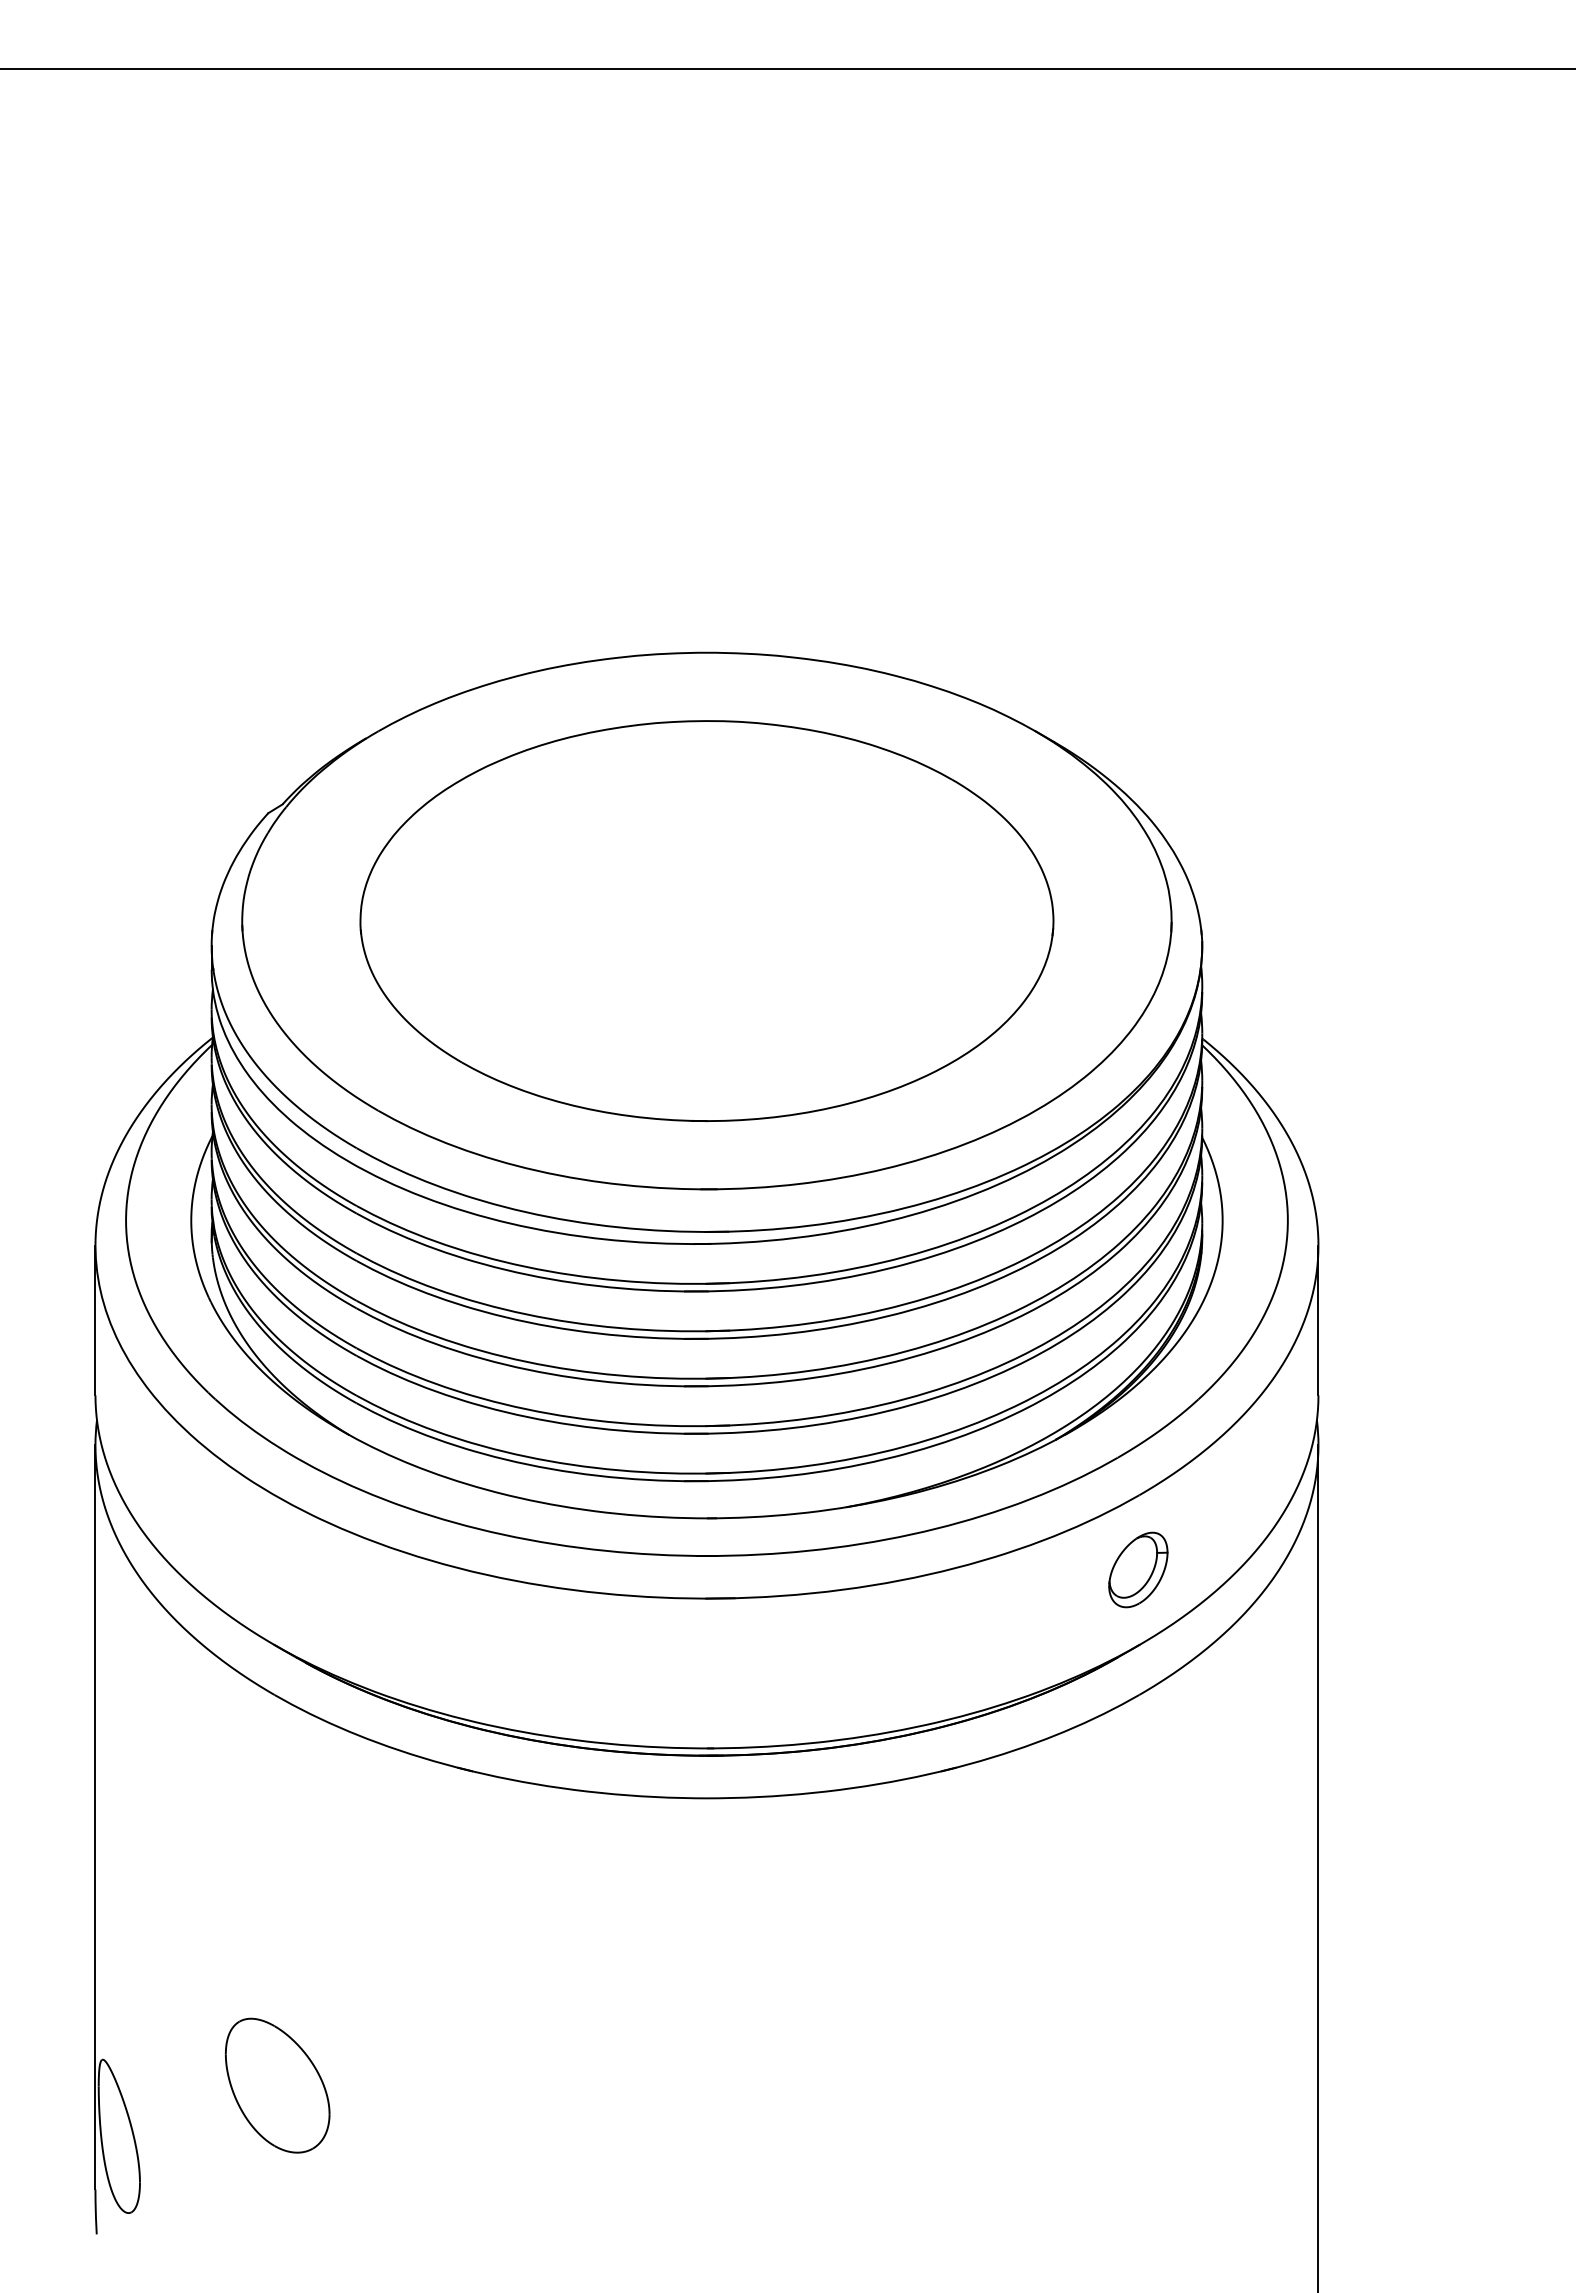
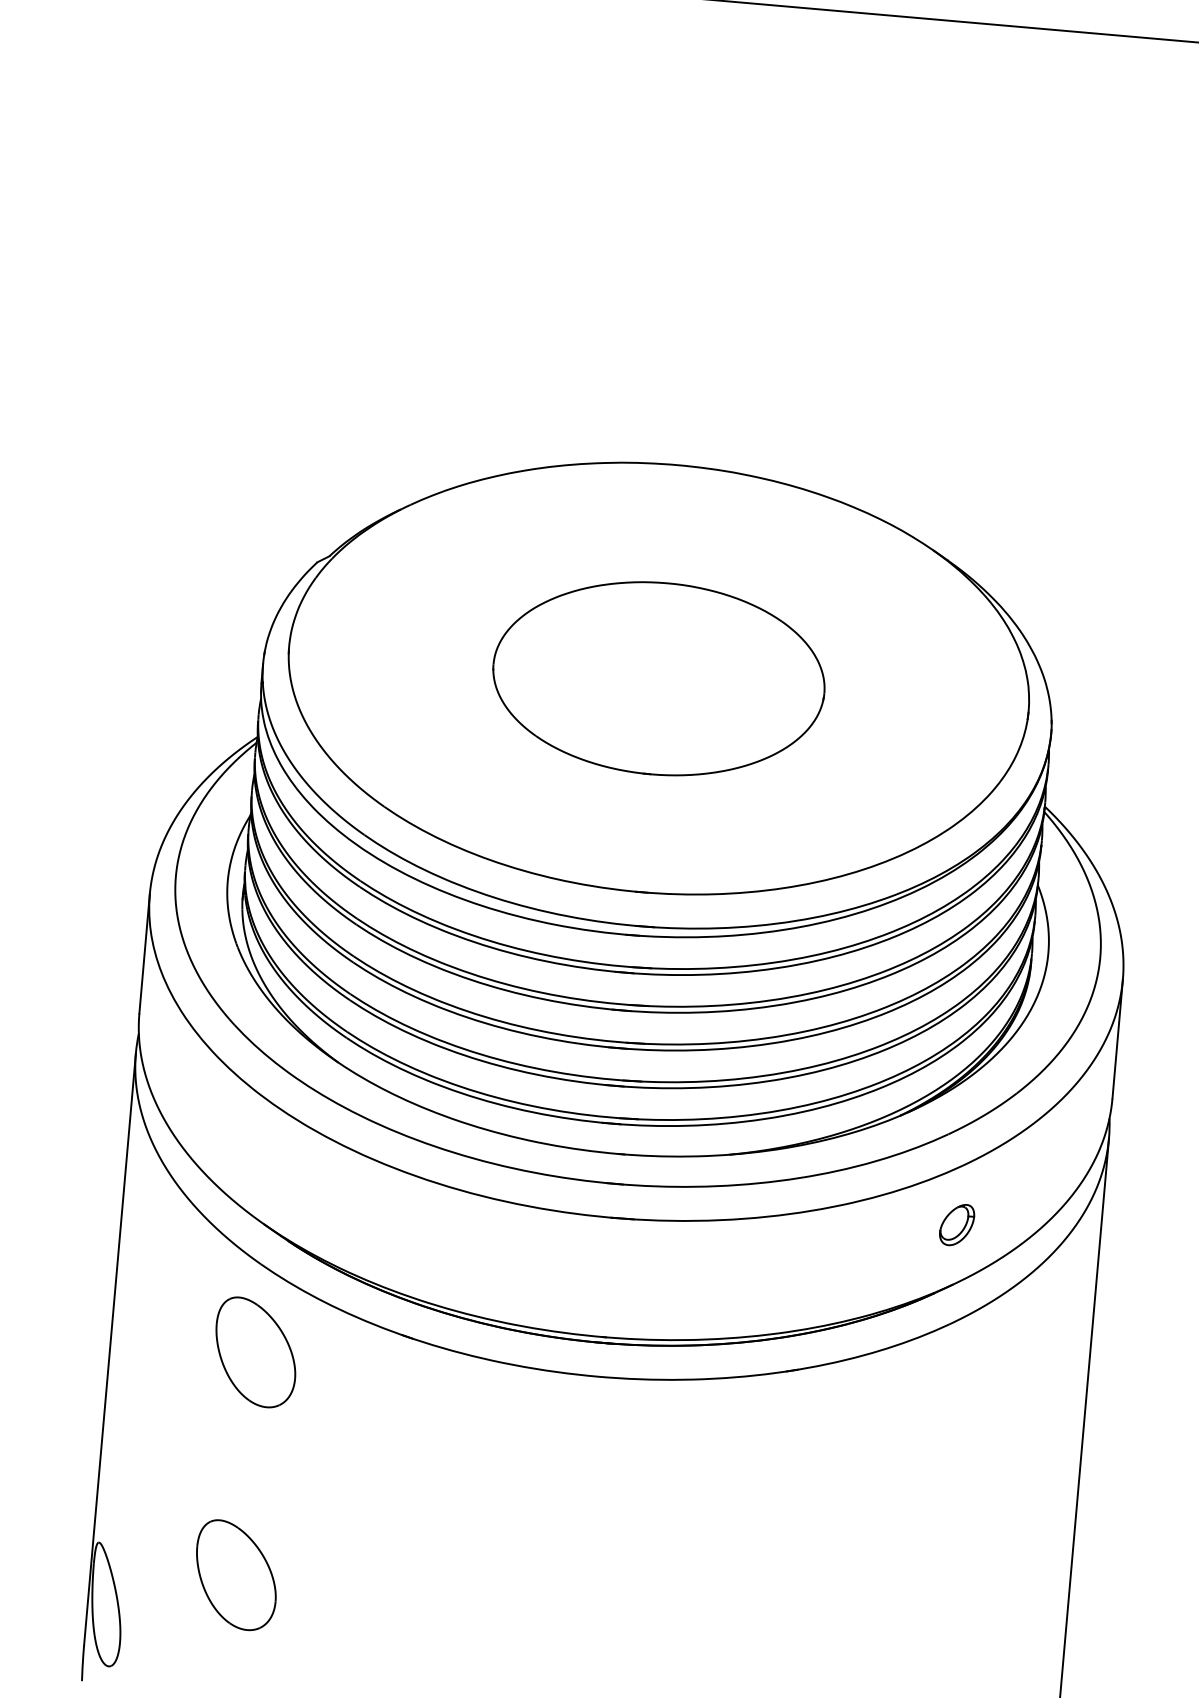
part: (706, 921) -> (658, 678), size x0.6
part: (1138, 1569) -> (957, 1224), size x0.7
part: (277, 1805) -> (255, 1352), added

